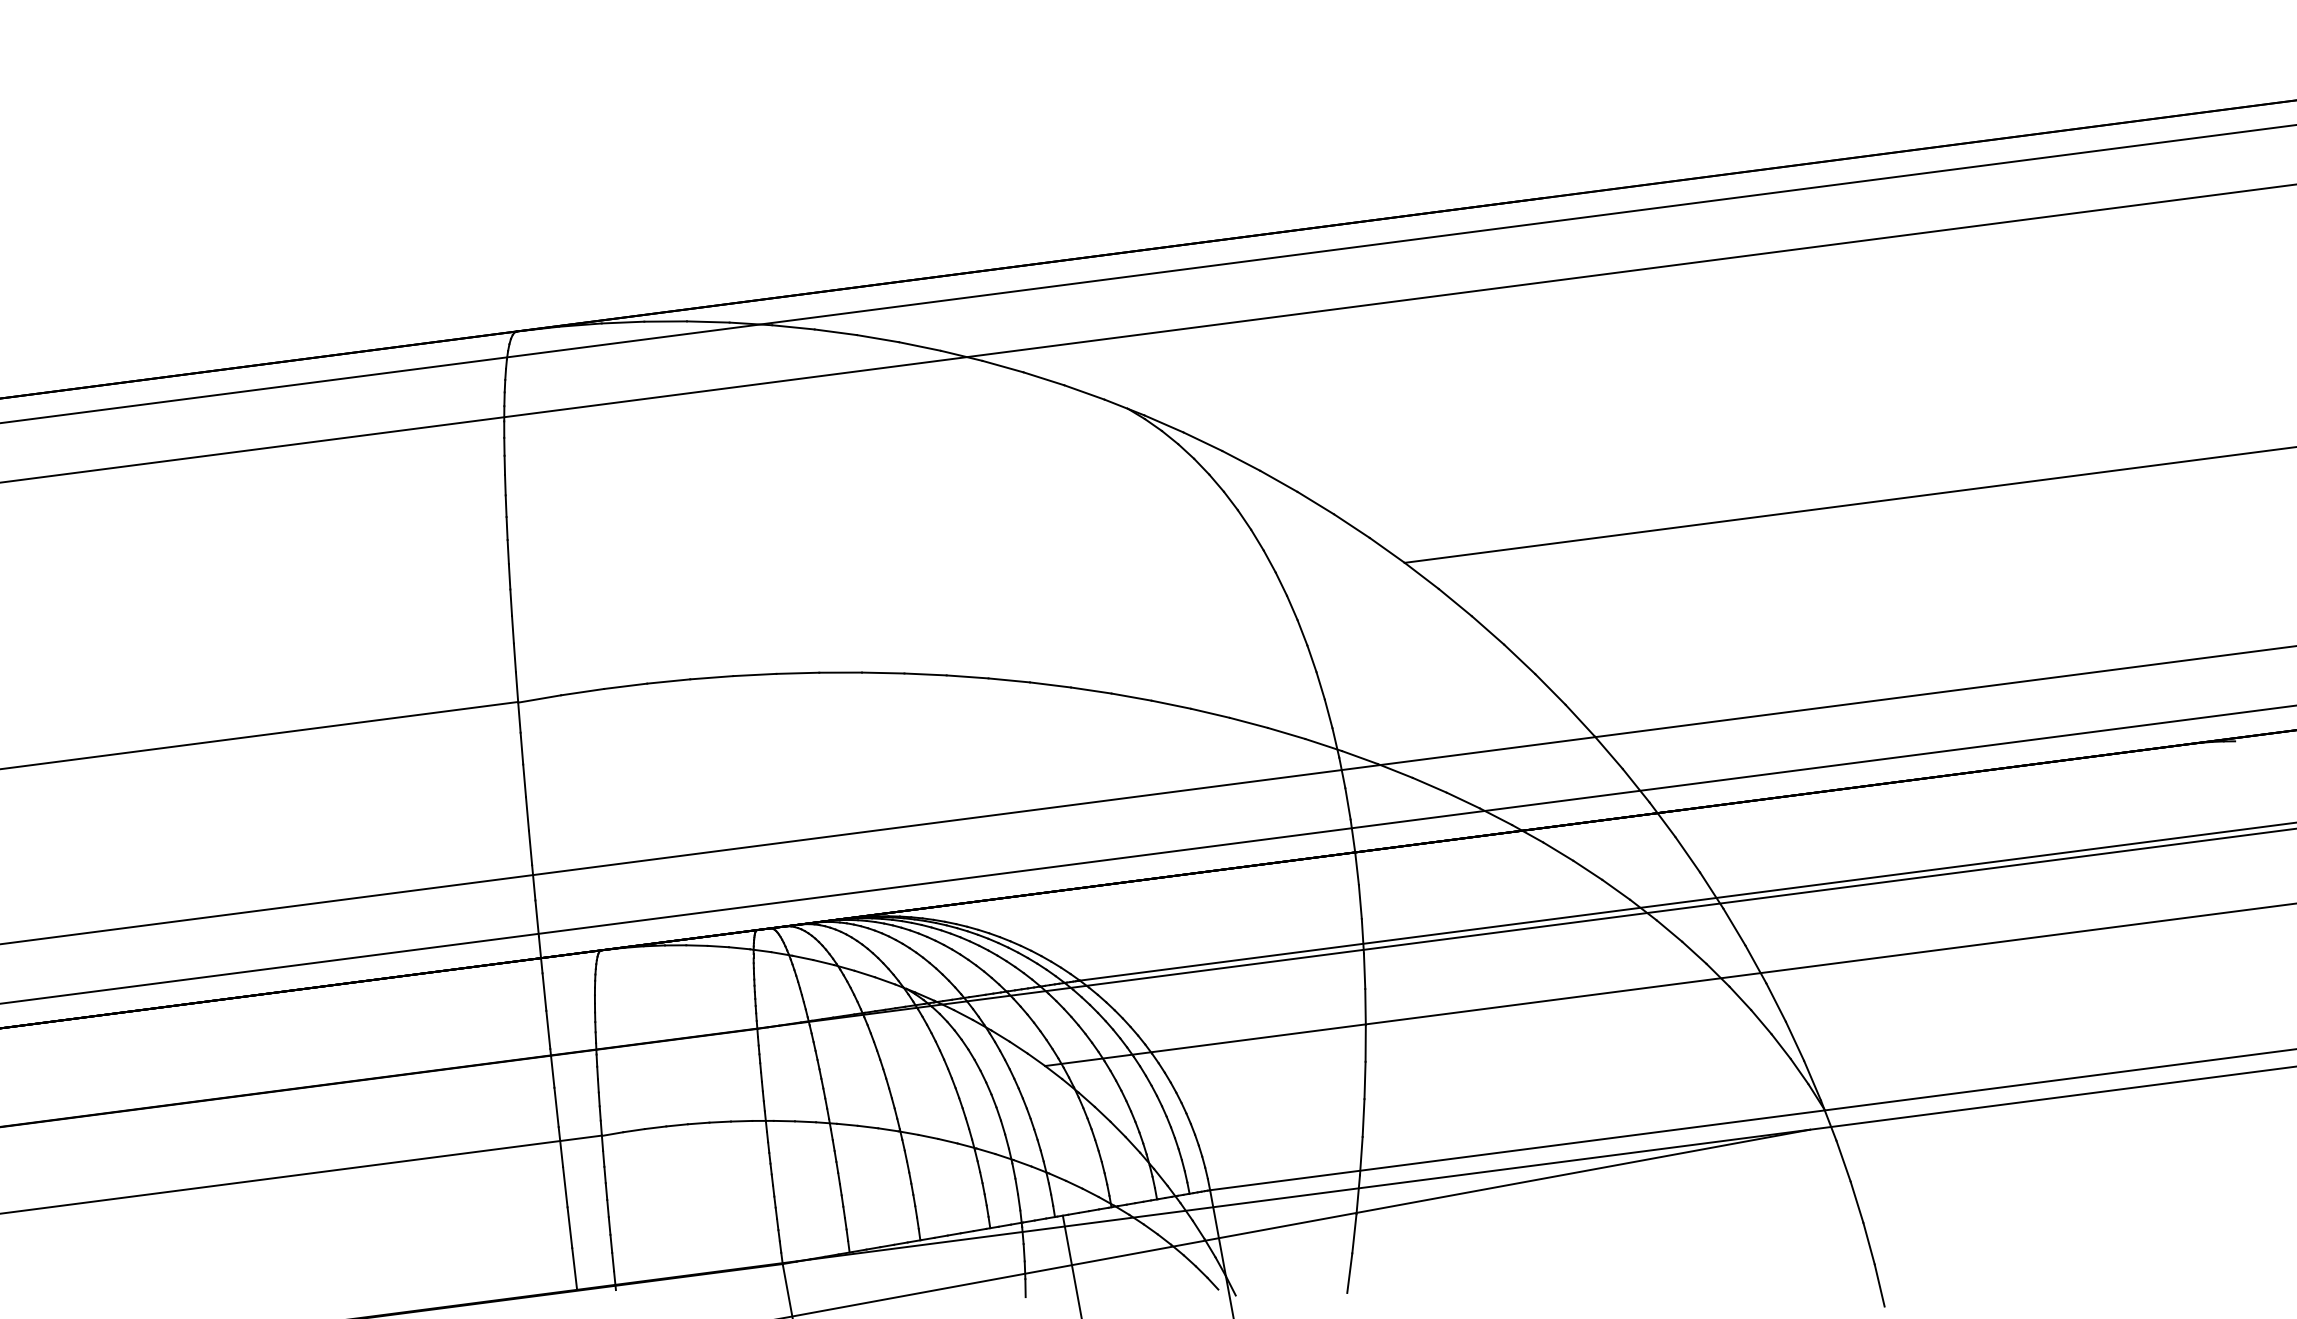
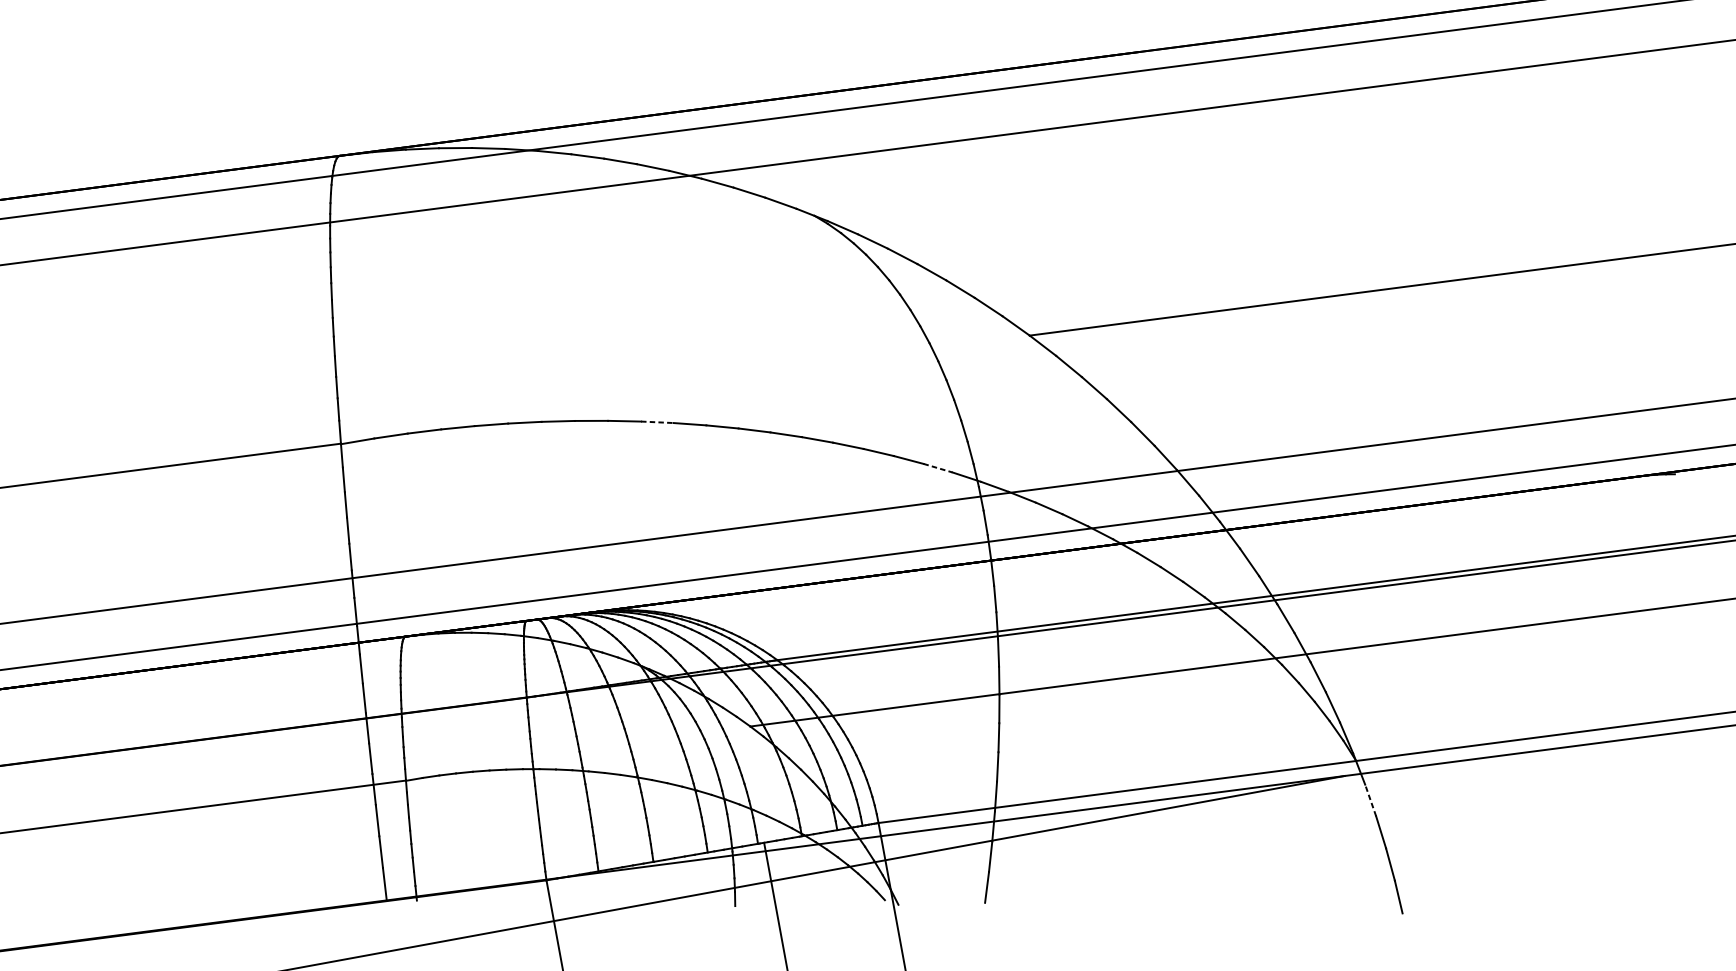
line: (926, 674) -> (658, 422), solid -> dashed
line: (1287, 733) -> (938, 468), solid -> dashed
line: (1843, 1161) -> (1370, 800), solid -> dashed

